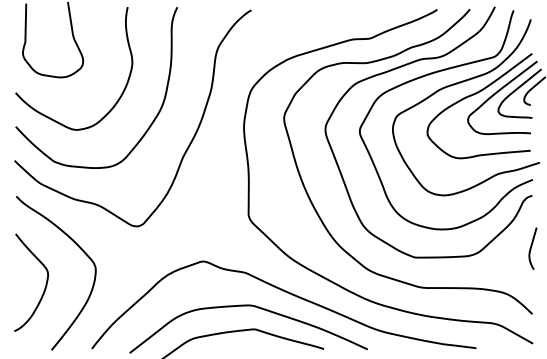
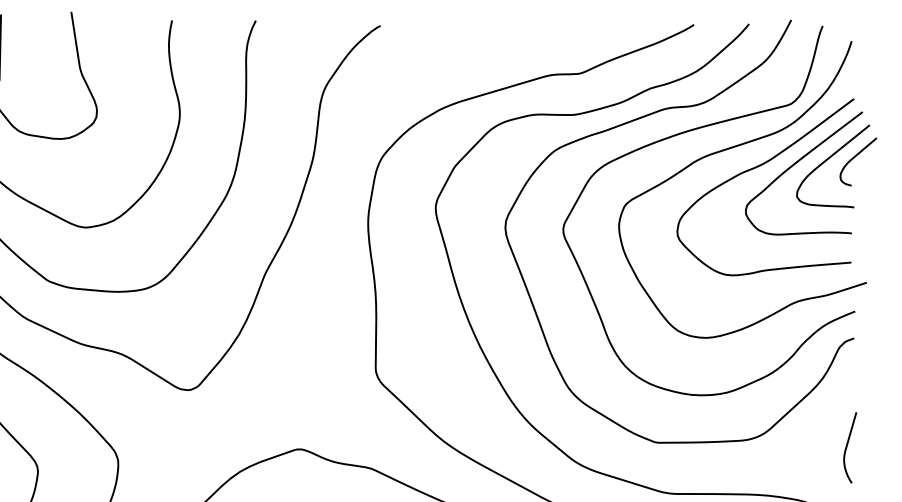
curve: (531, 248) -> (847, 447), moved

